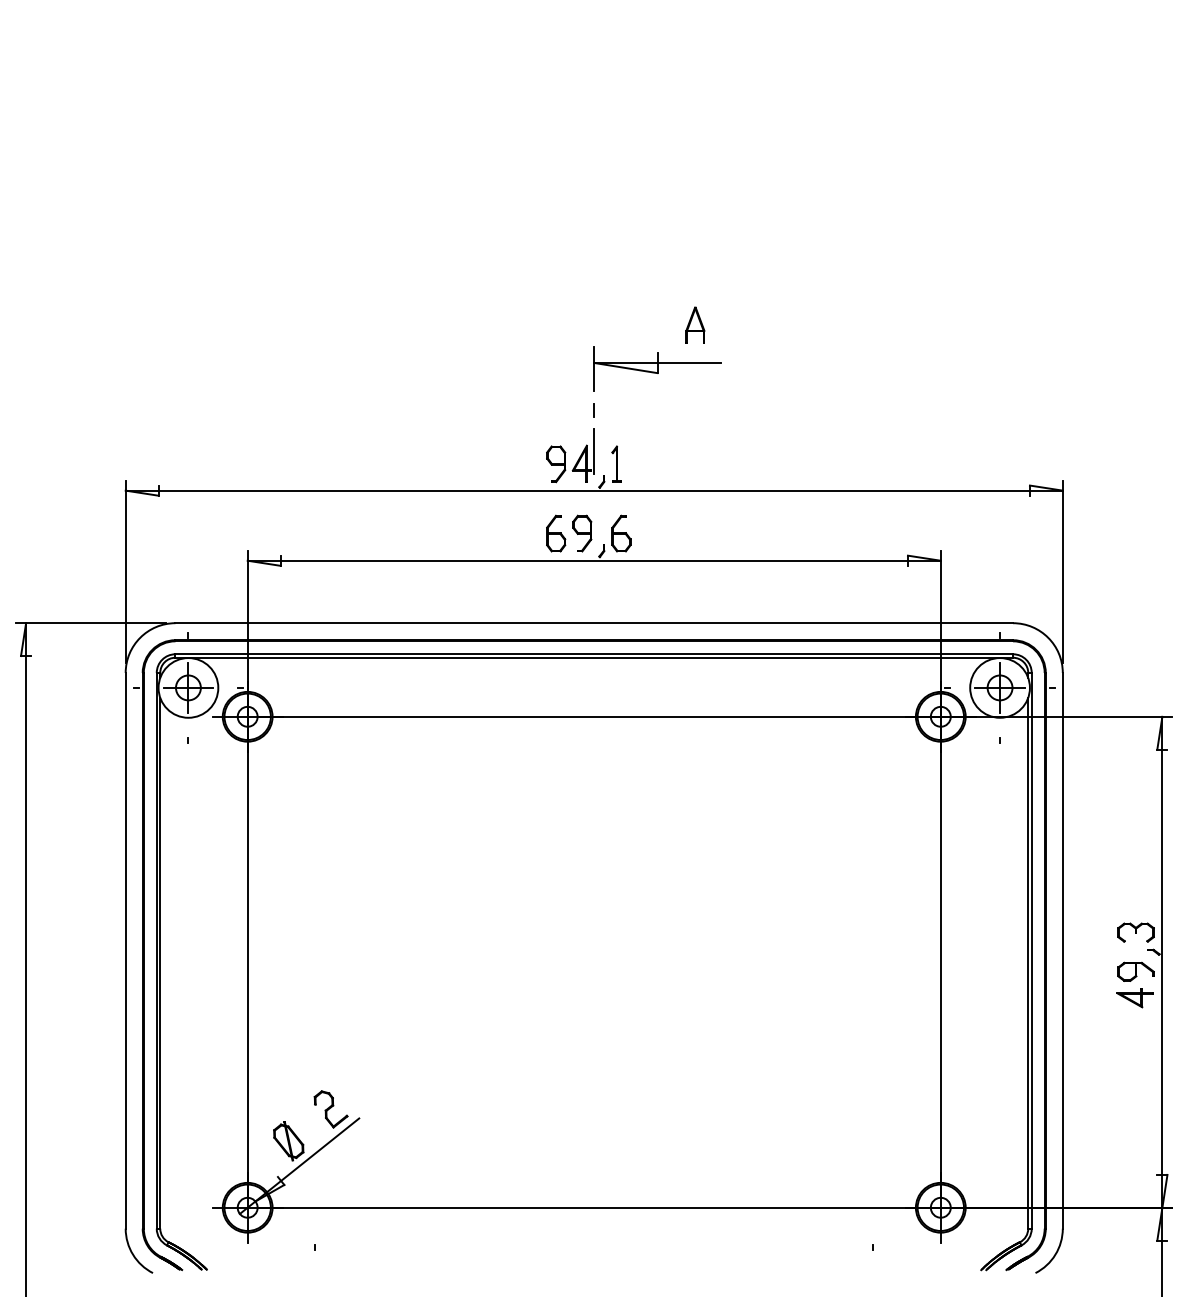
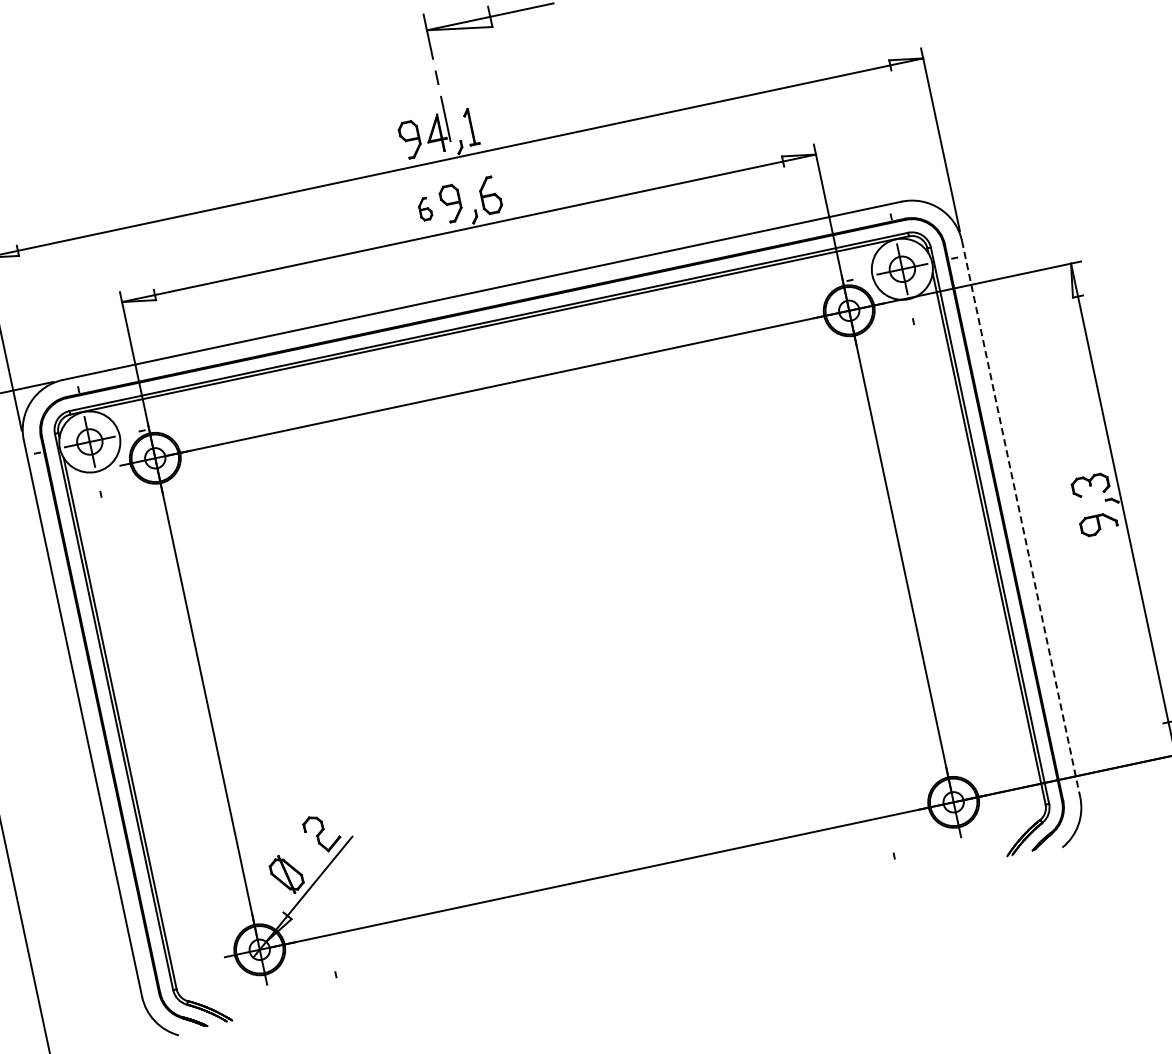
part: (556, 533) -> (425, 209), size x0.6
line: (1062, 950) -> (1020, 518), solid -> dashed
part: (1134, 998) -> (1103, 551), removed

